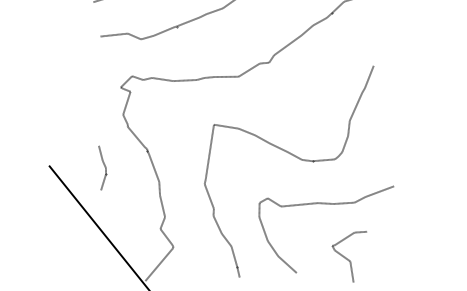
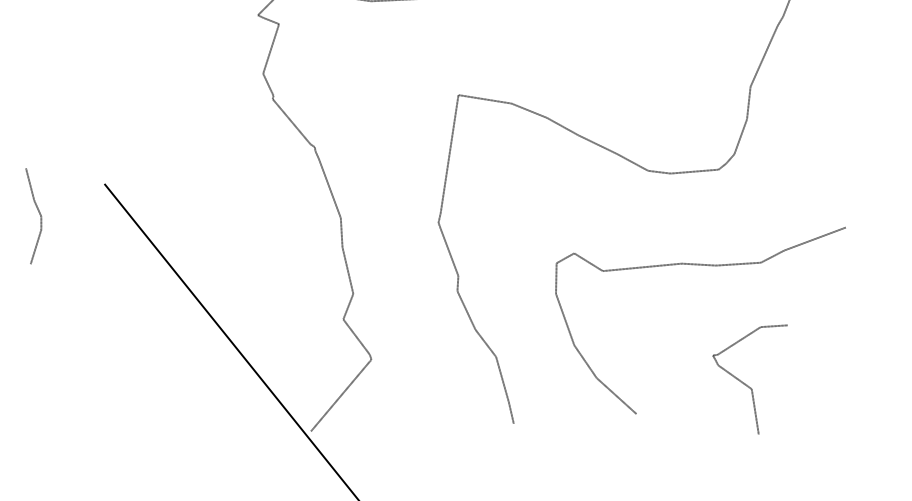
line: (104, 167) -> (38, 215), moved

